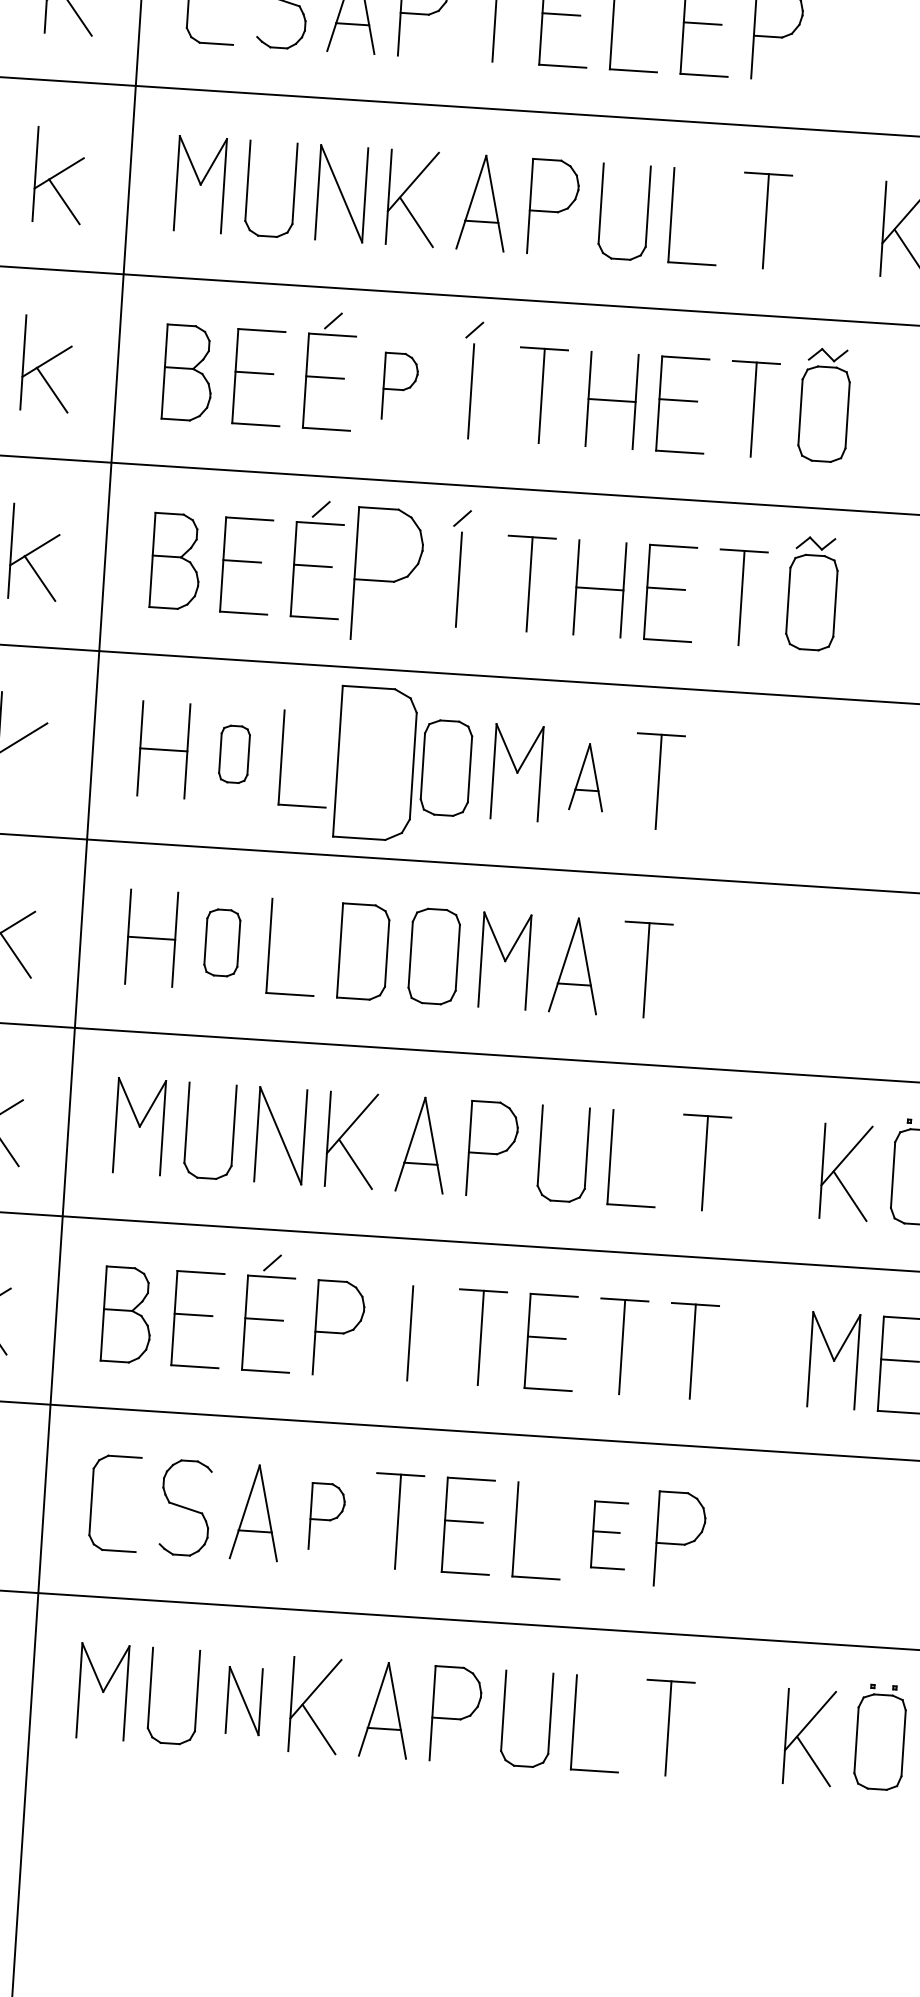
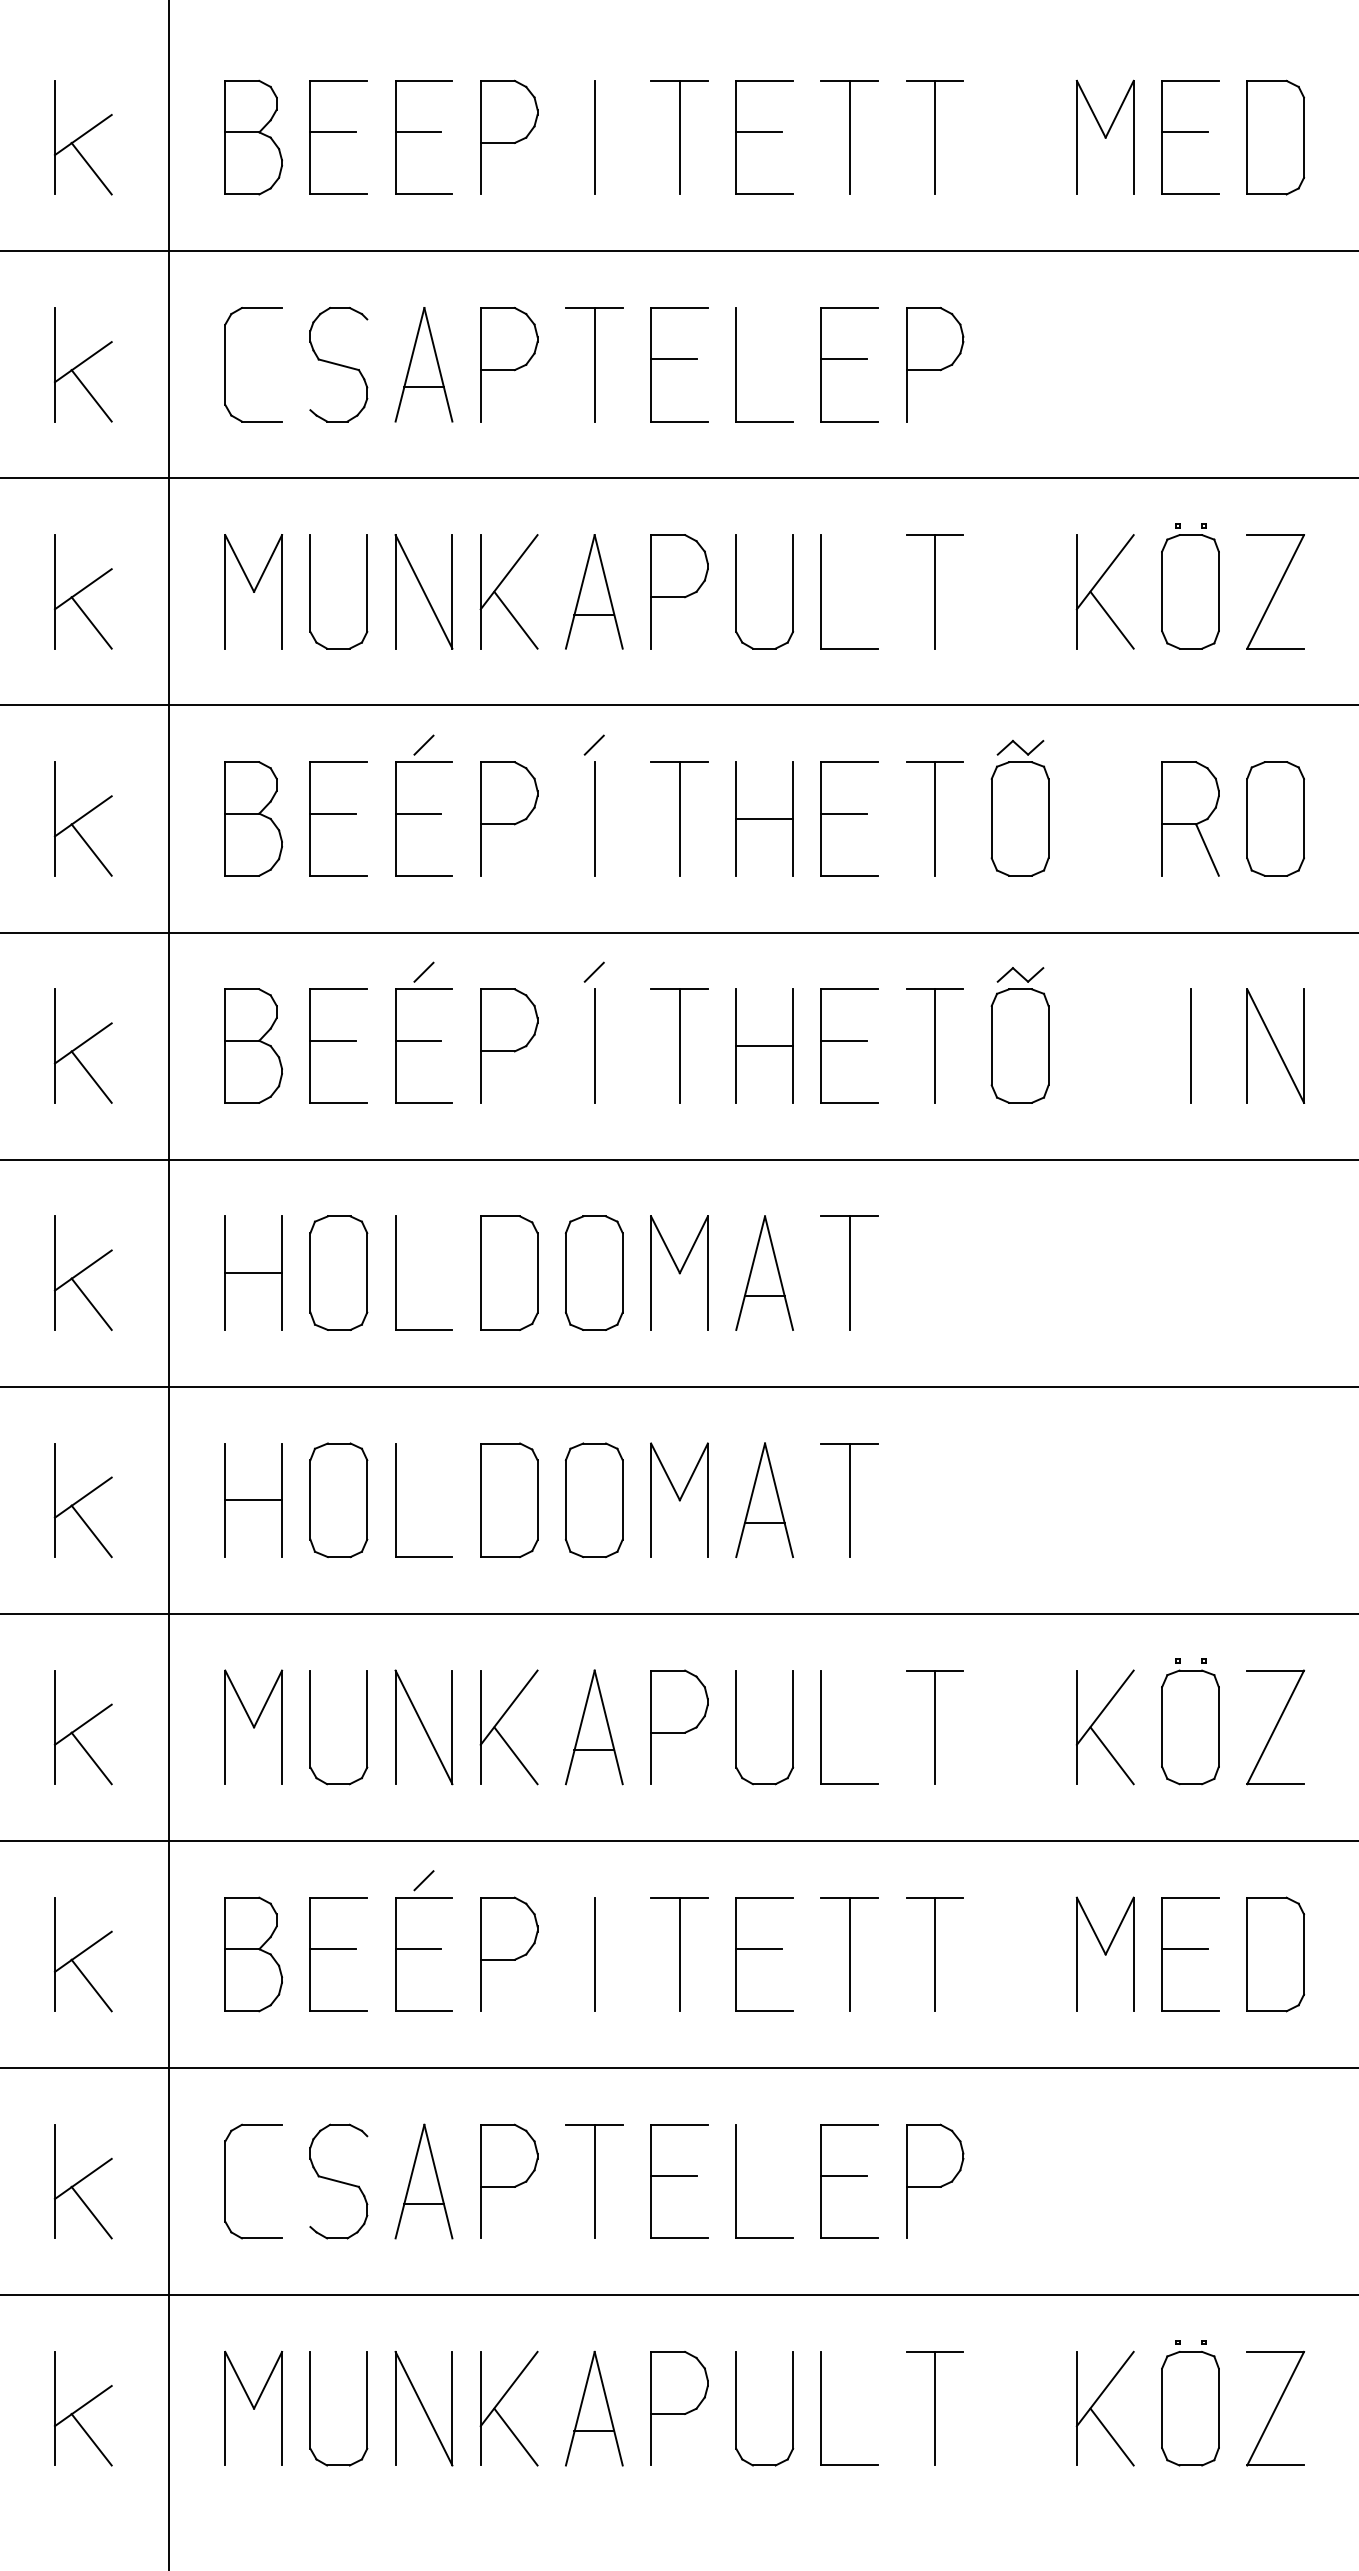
part: (400, 386) -> (509, 818), size x1.43
part: (388, 574) -> (509, 1045), size x0.71
part: (234, 753) -> (338, 1272), size x1.67
part: (376, 763) -> (509, 1272), size x0.62
line: (27, 766) -> (91, 1303), added
part: (587, 776) -> (764, 1272), size x1.43
part: (222, 942) -> (338, 1500), size x1.43
part: (327, 1516) -> (509, 2180), size x1.43
part: (609, 1535) -> (849, 2181), size x1.43
part: (243, 1700) -> (423, 2408), size x1.43

